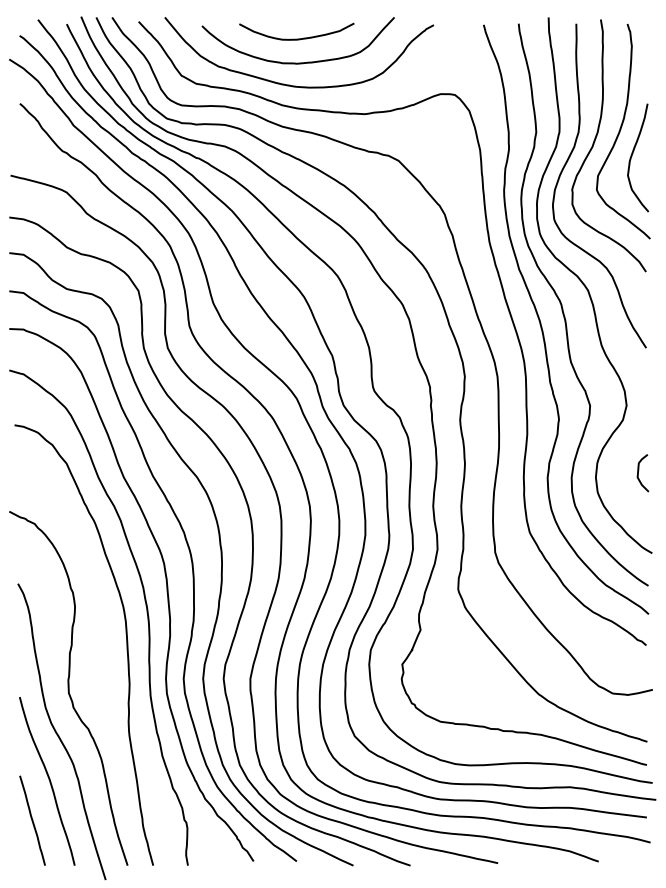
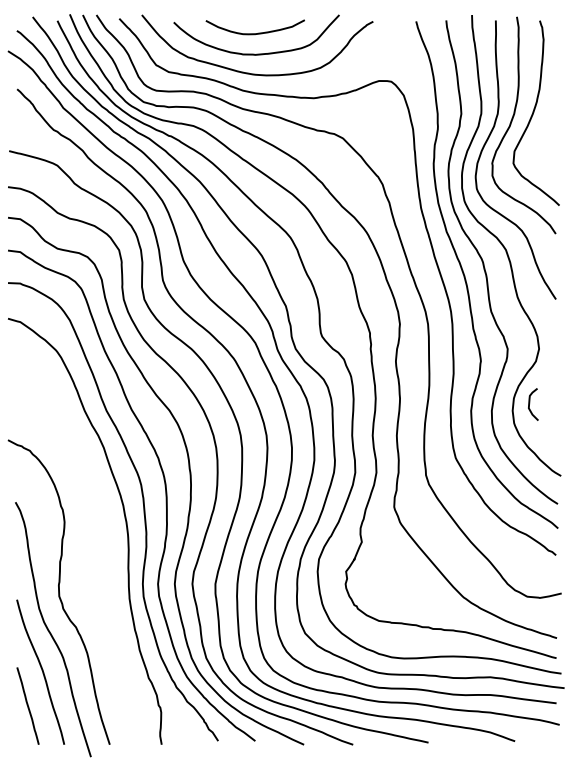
curve: (632, 156) -> (544, 134), removed
curve: (638, 473) -> (529, 404), moved
curve: (126, 644) -> (108, 554), removed

